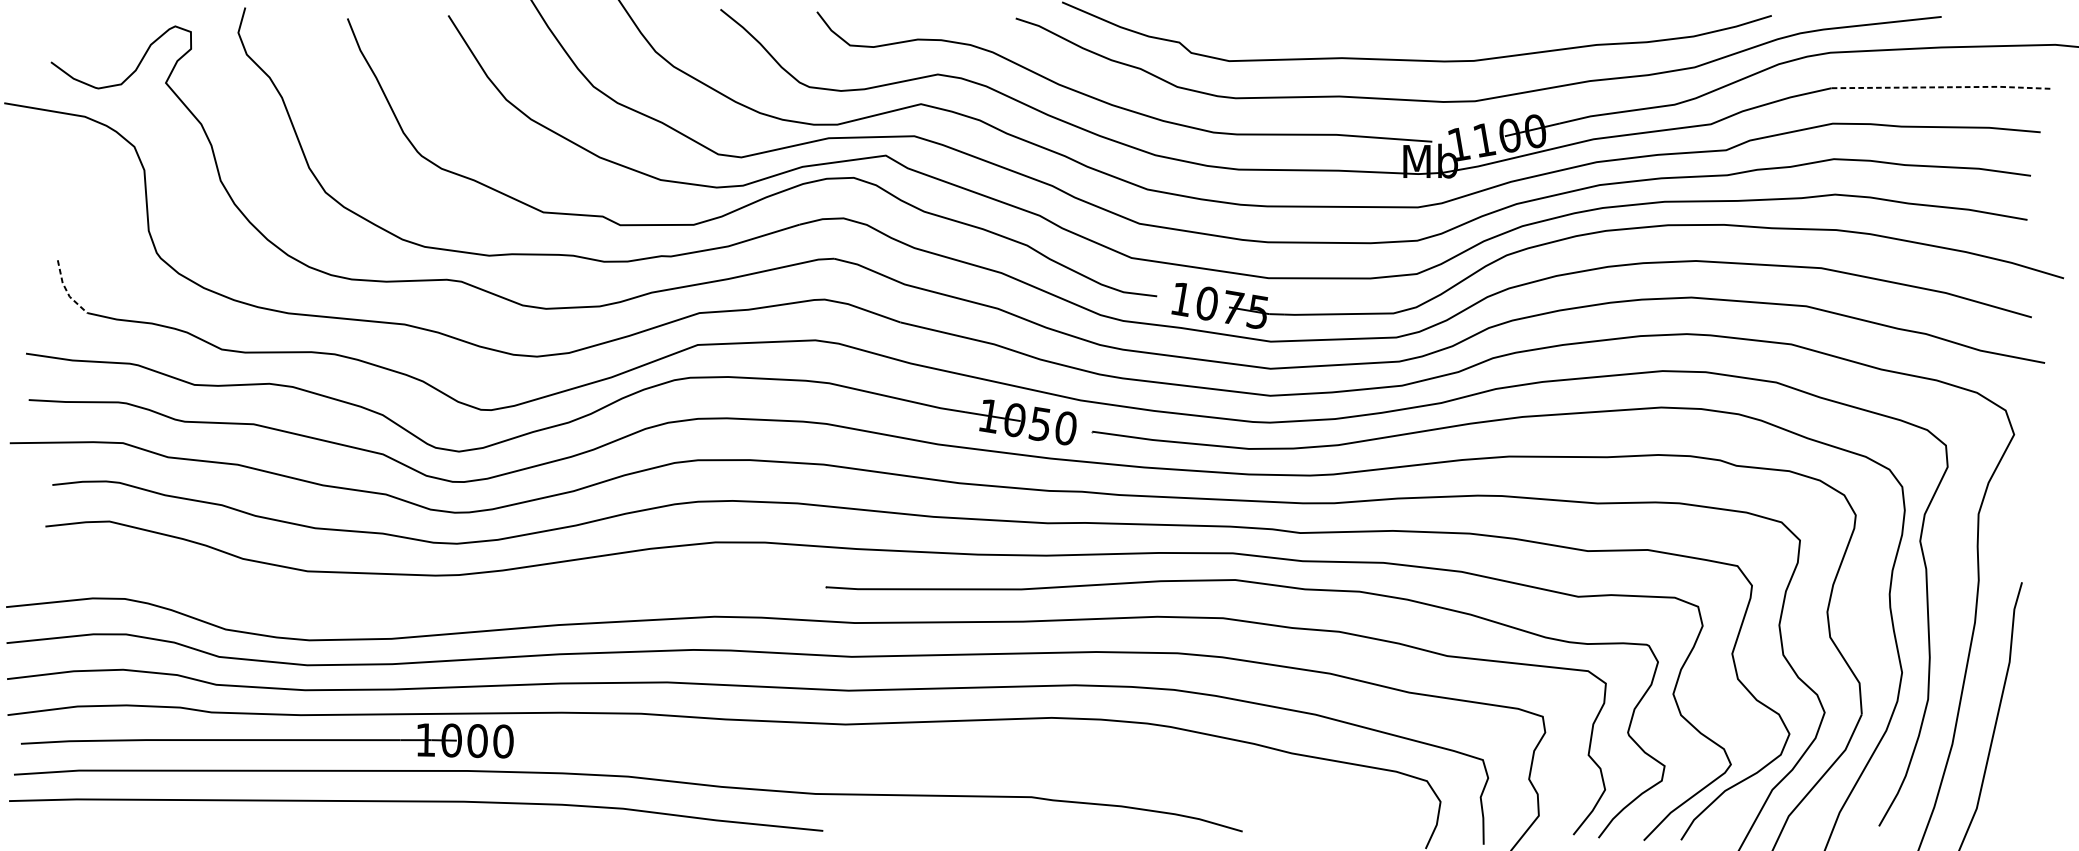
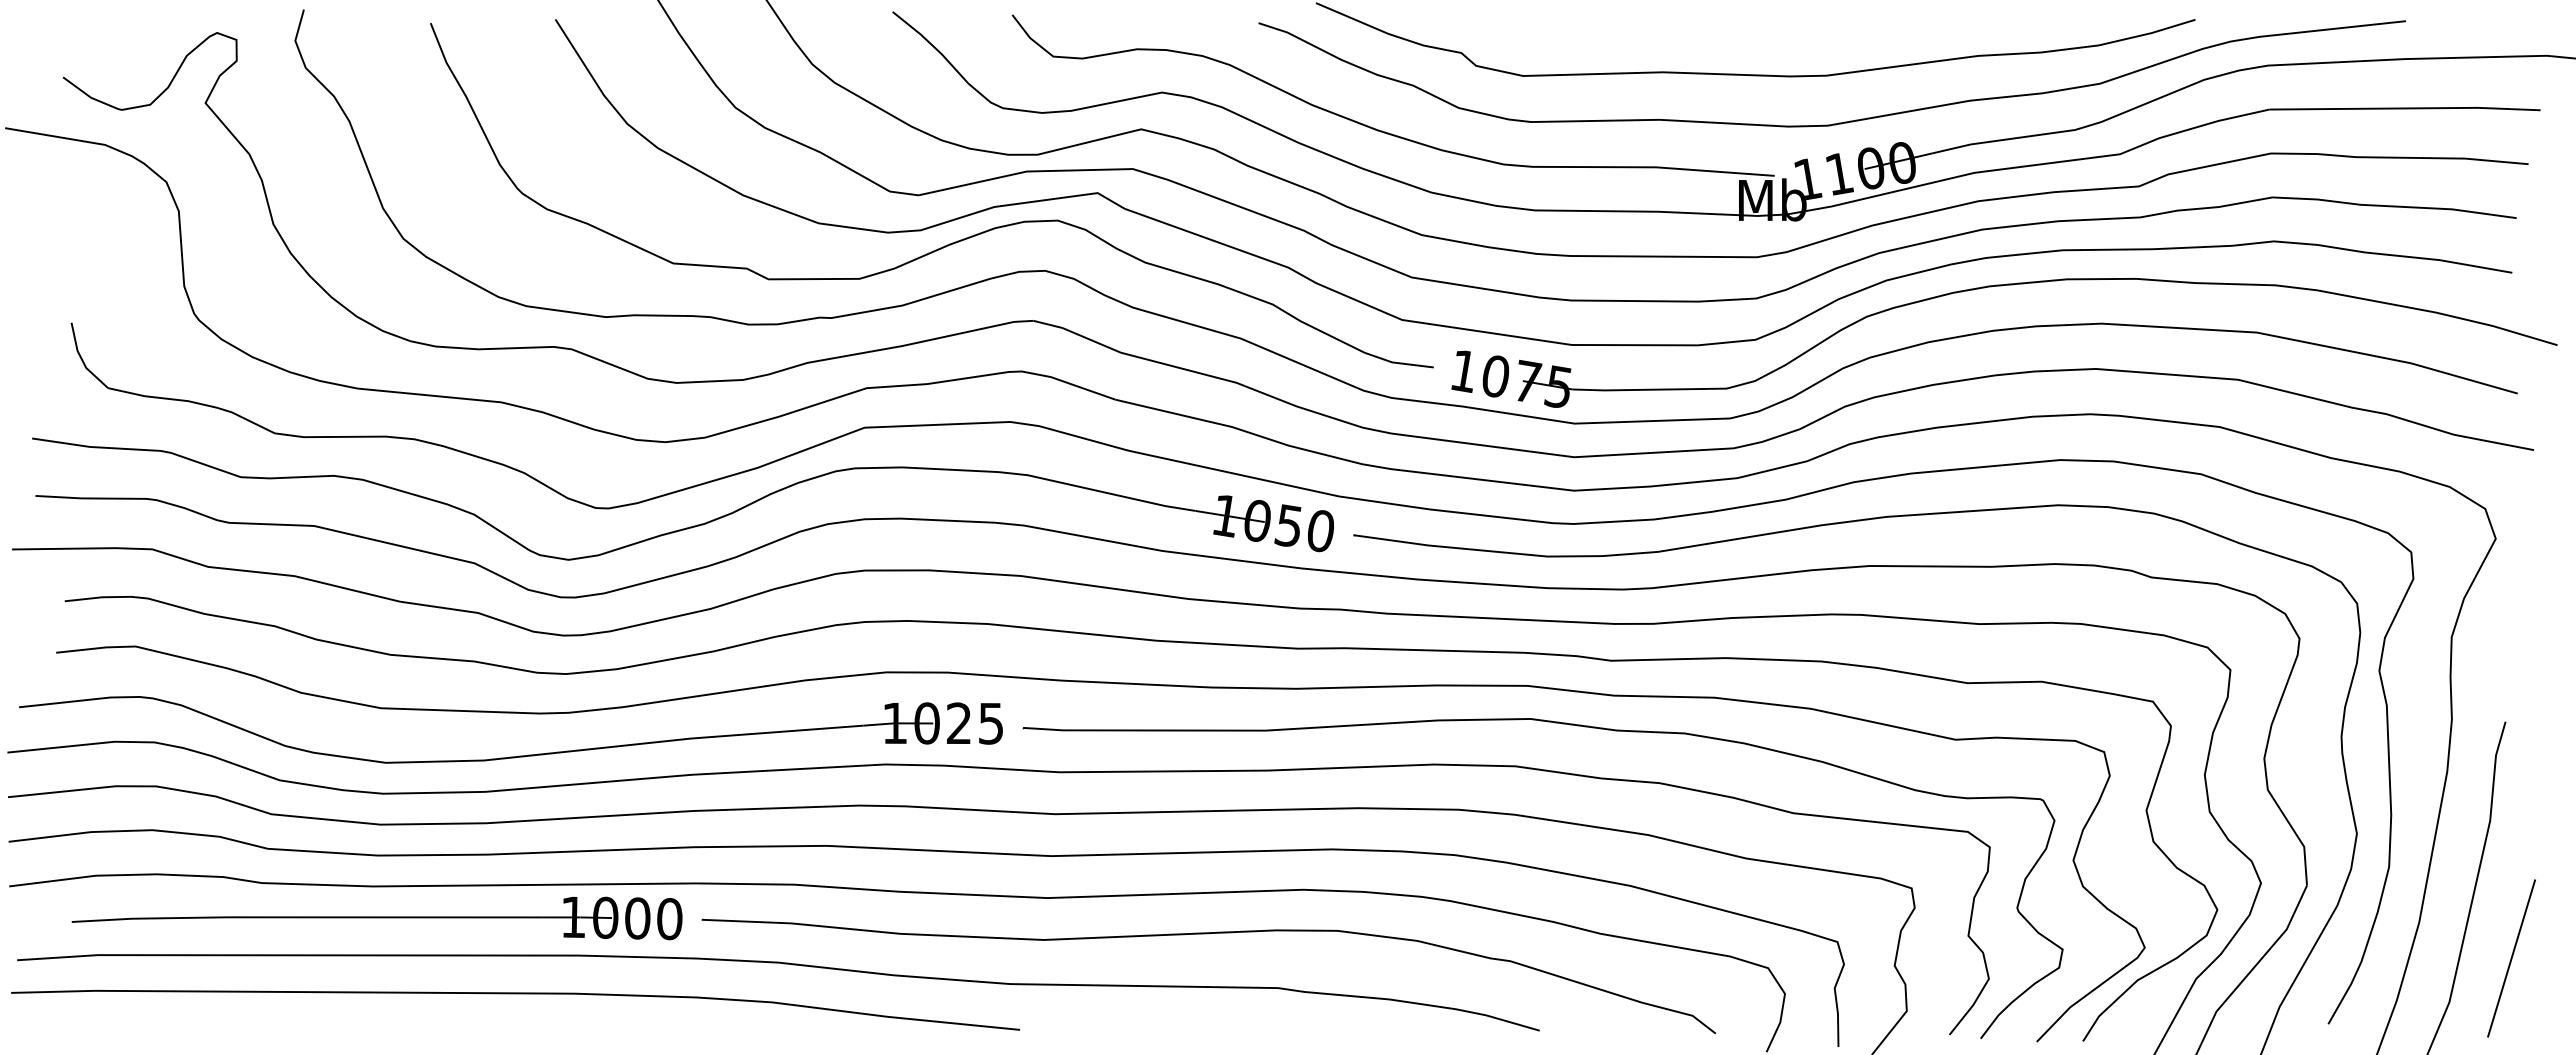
line: (1941, 87) -> (2405, 108), dashed -> solid
line: (66, 290) -> (82, 360), dashed -> solid
part: (412, 610) -> (510, 756), added
part: (266, 741) -> (376, 918), moved
curve: (975, 753) -> (1208, 934), added
line: (2026, 773) -> (2511, 958), added

